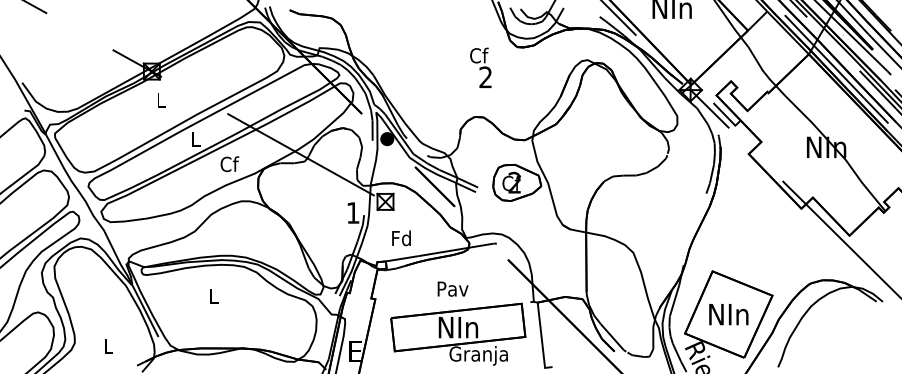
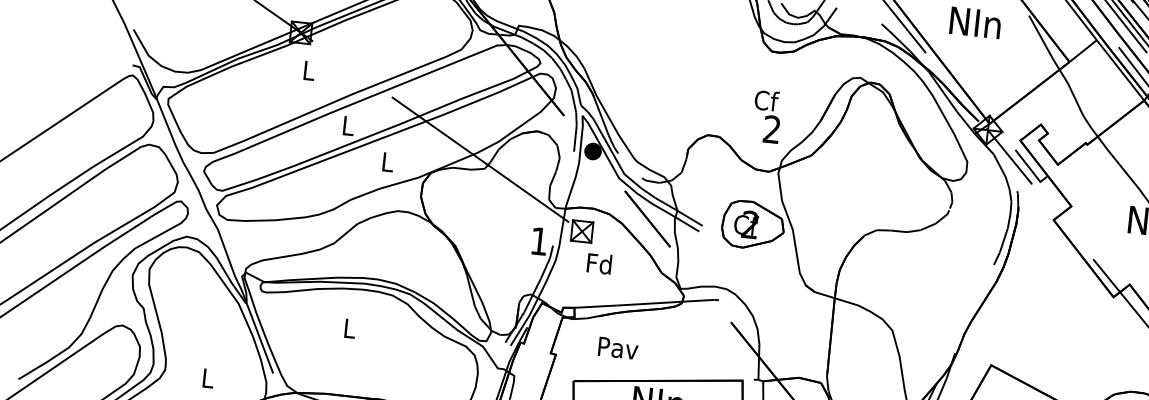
text: (480, 67) -> (766, 116), moved
text: (229, 164) -> (387, 162), Cf -> L
text: (401, 238) -> (599, 263), moved
text: (452, 288) -> (617, 347), moved

